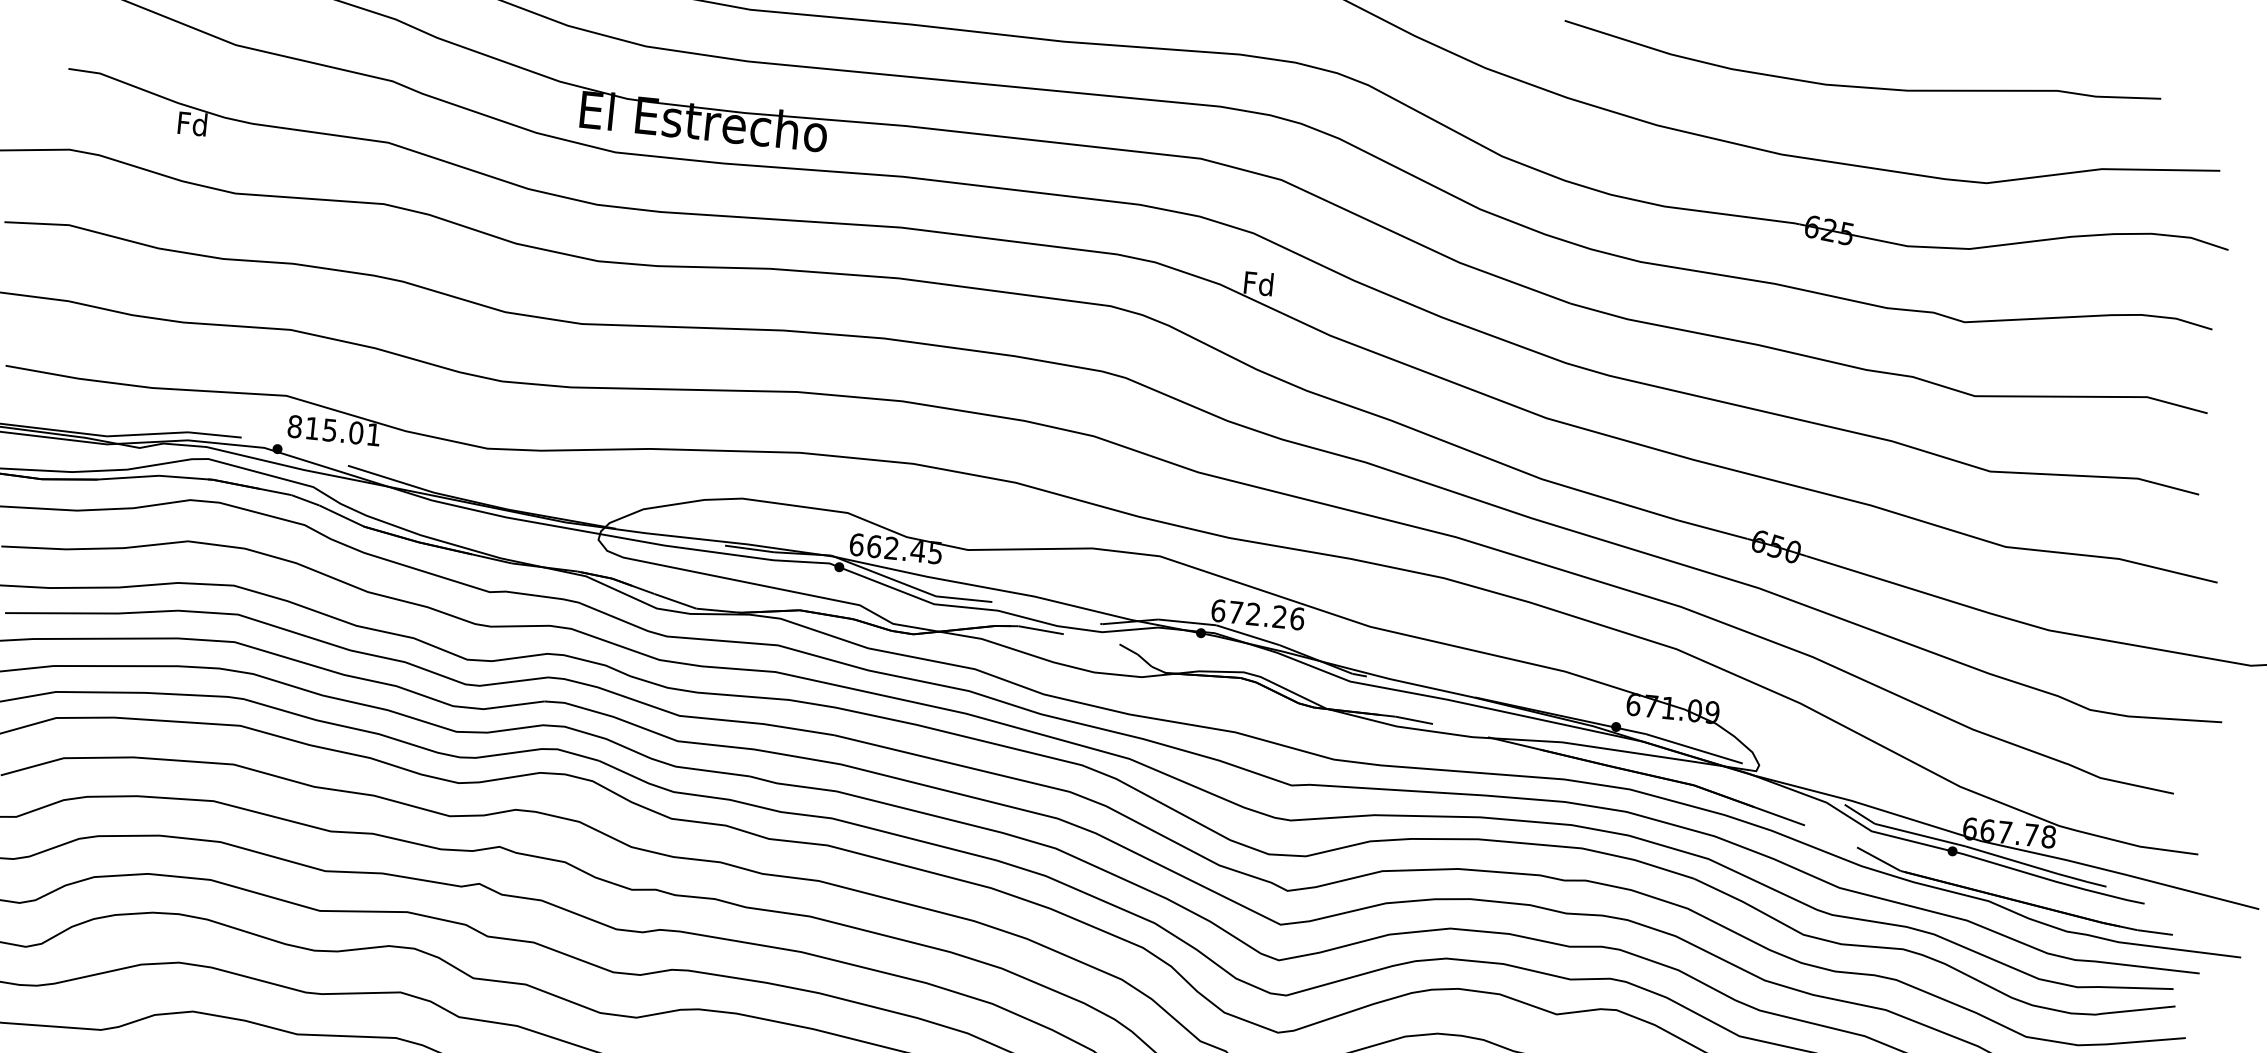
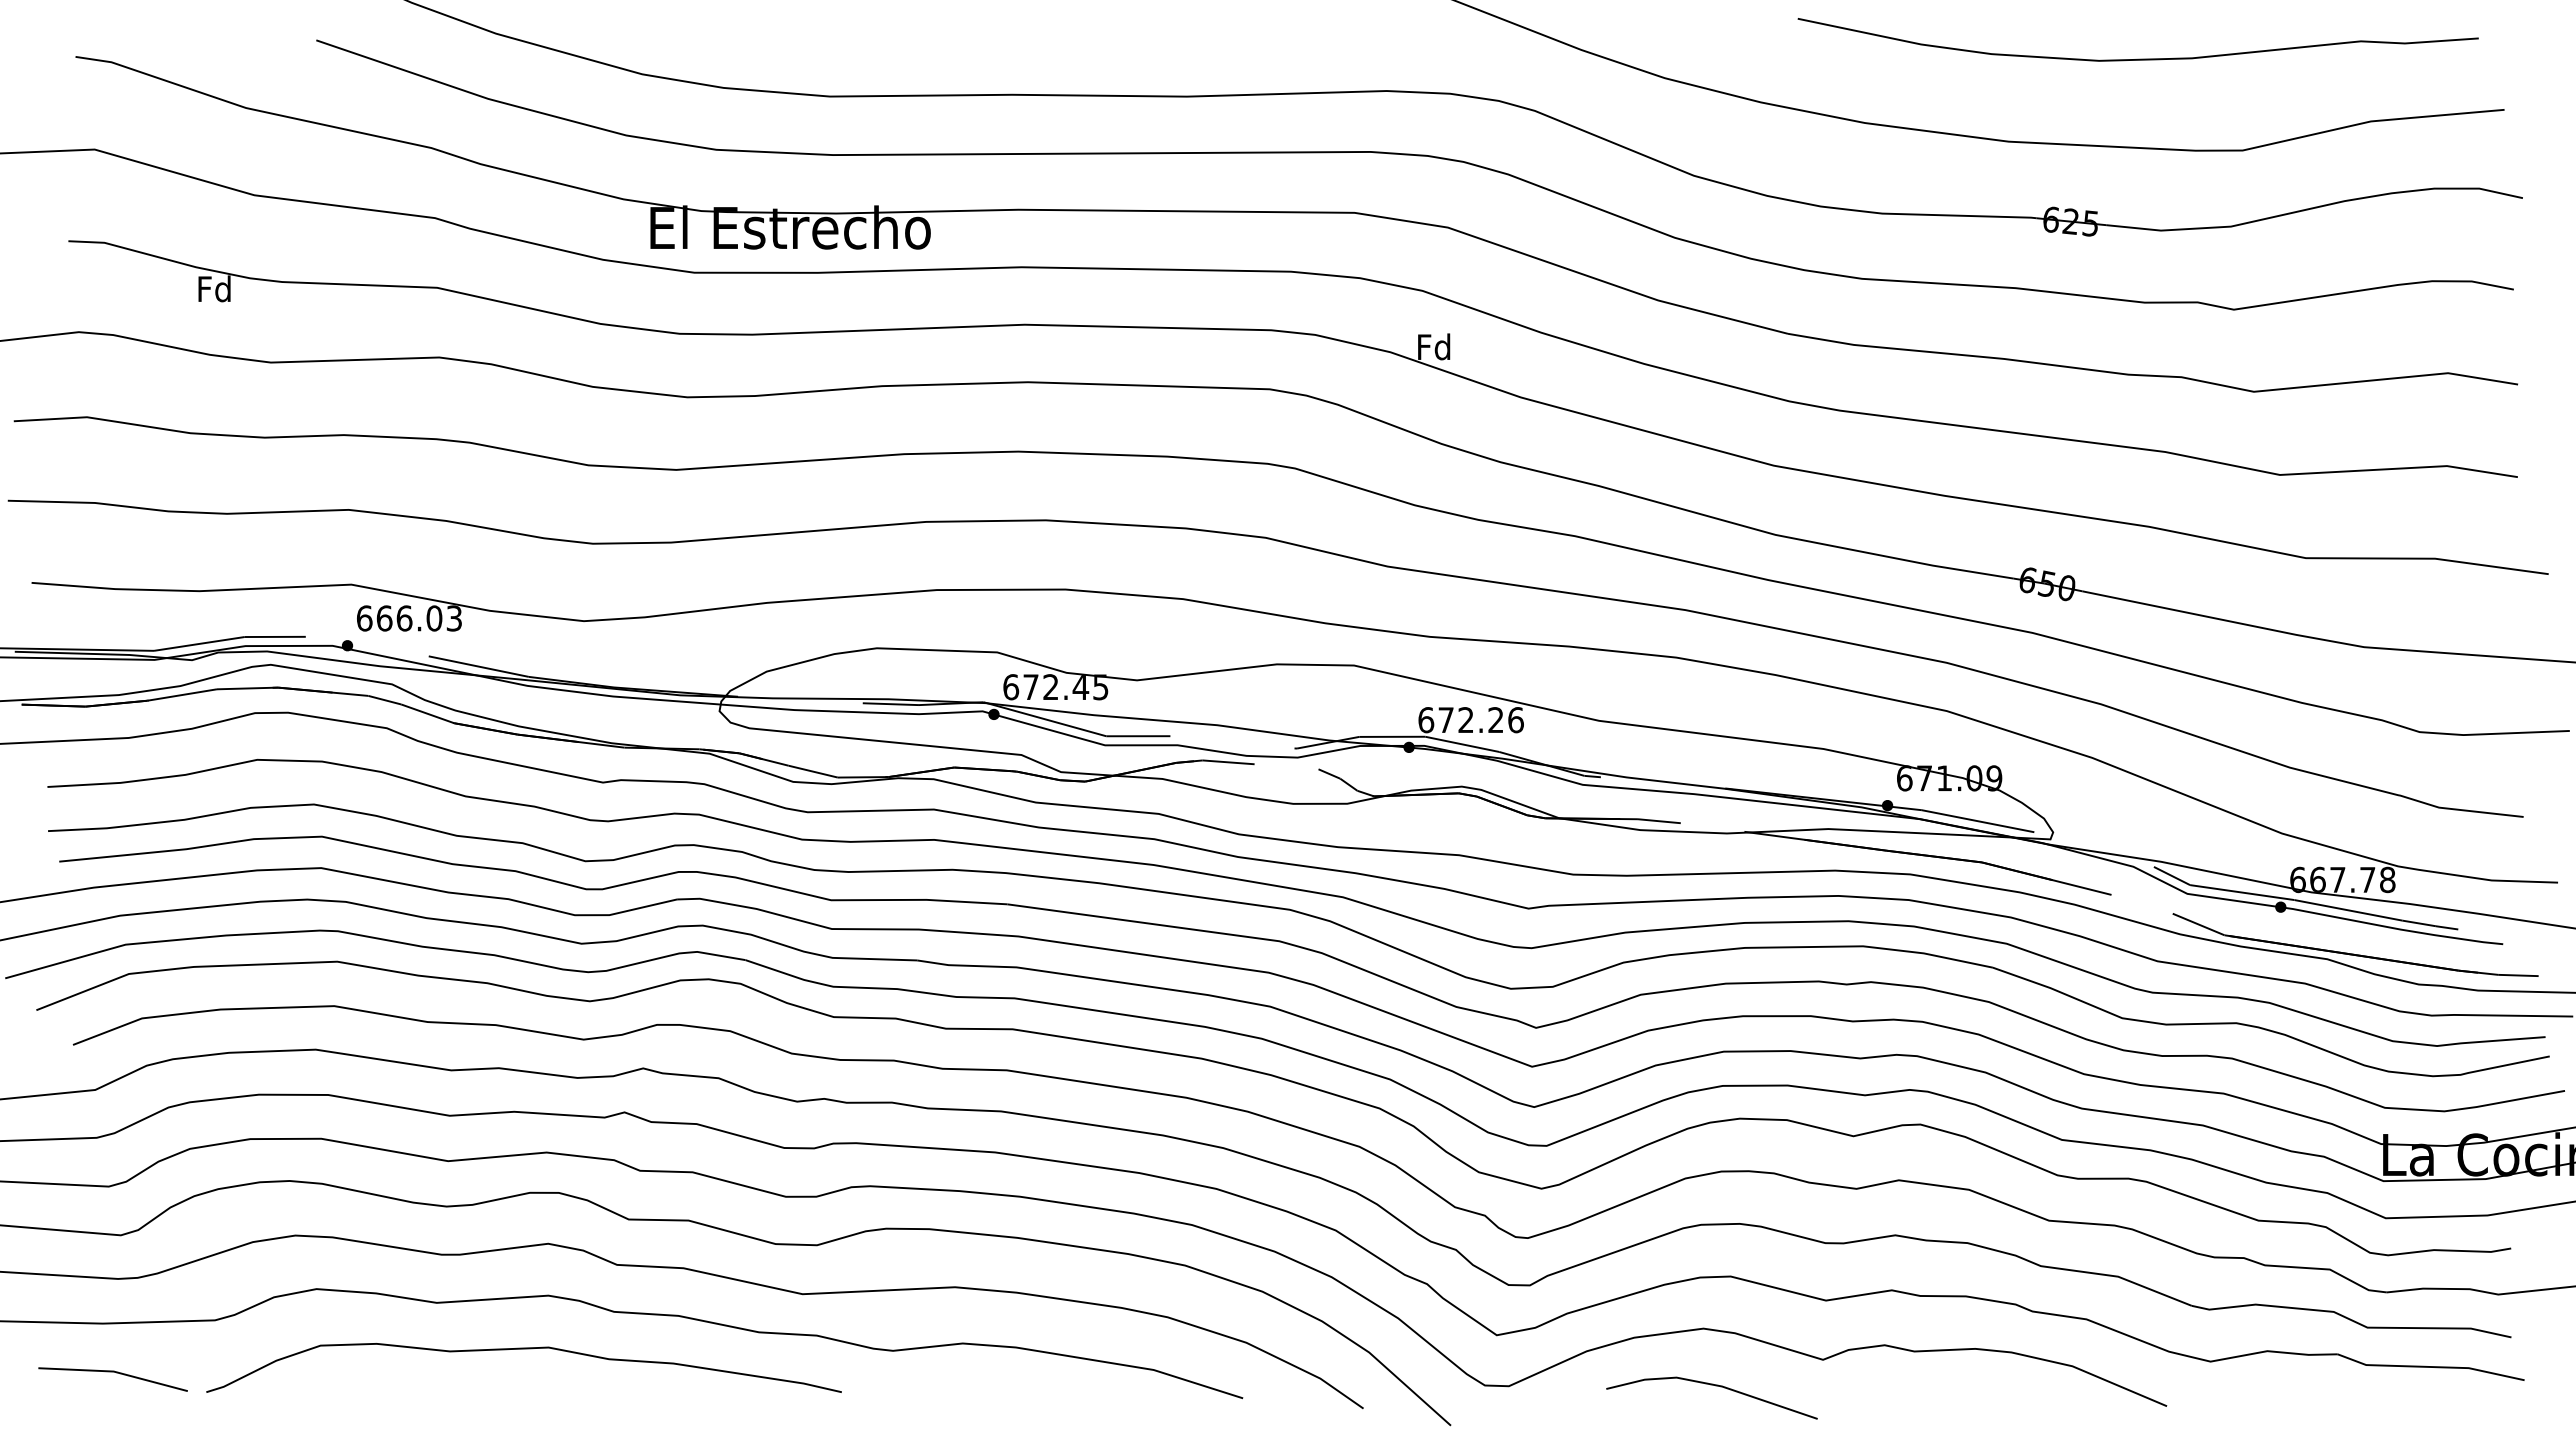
curve: (1859, 85) -> (2137, 58), moved
text: (333, 430) -> (408, 618), 815.01 -> 666.03
text: (874, 546) -> (1031, 687), 662.45 -> 672.45

